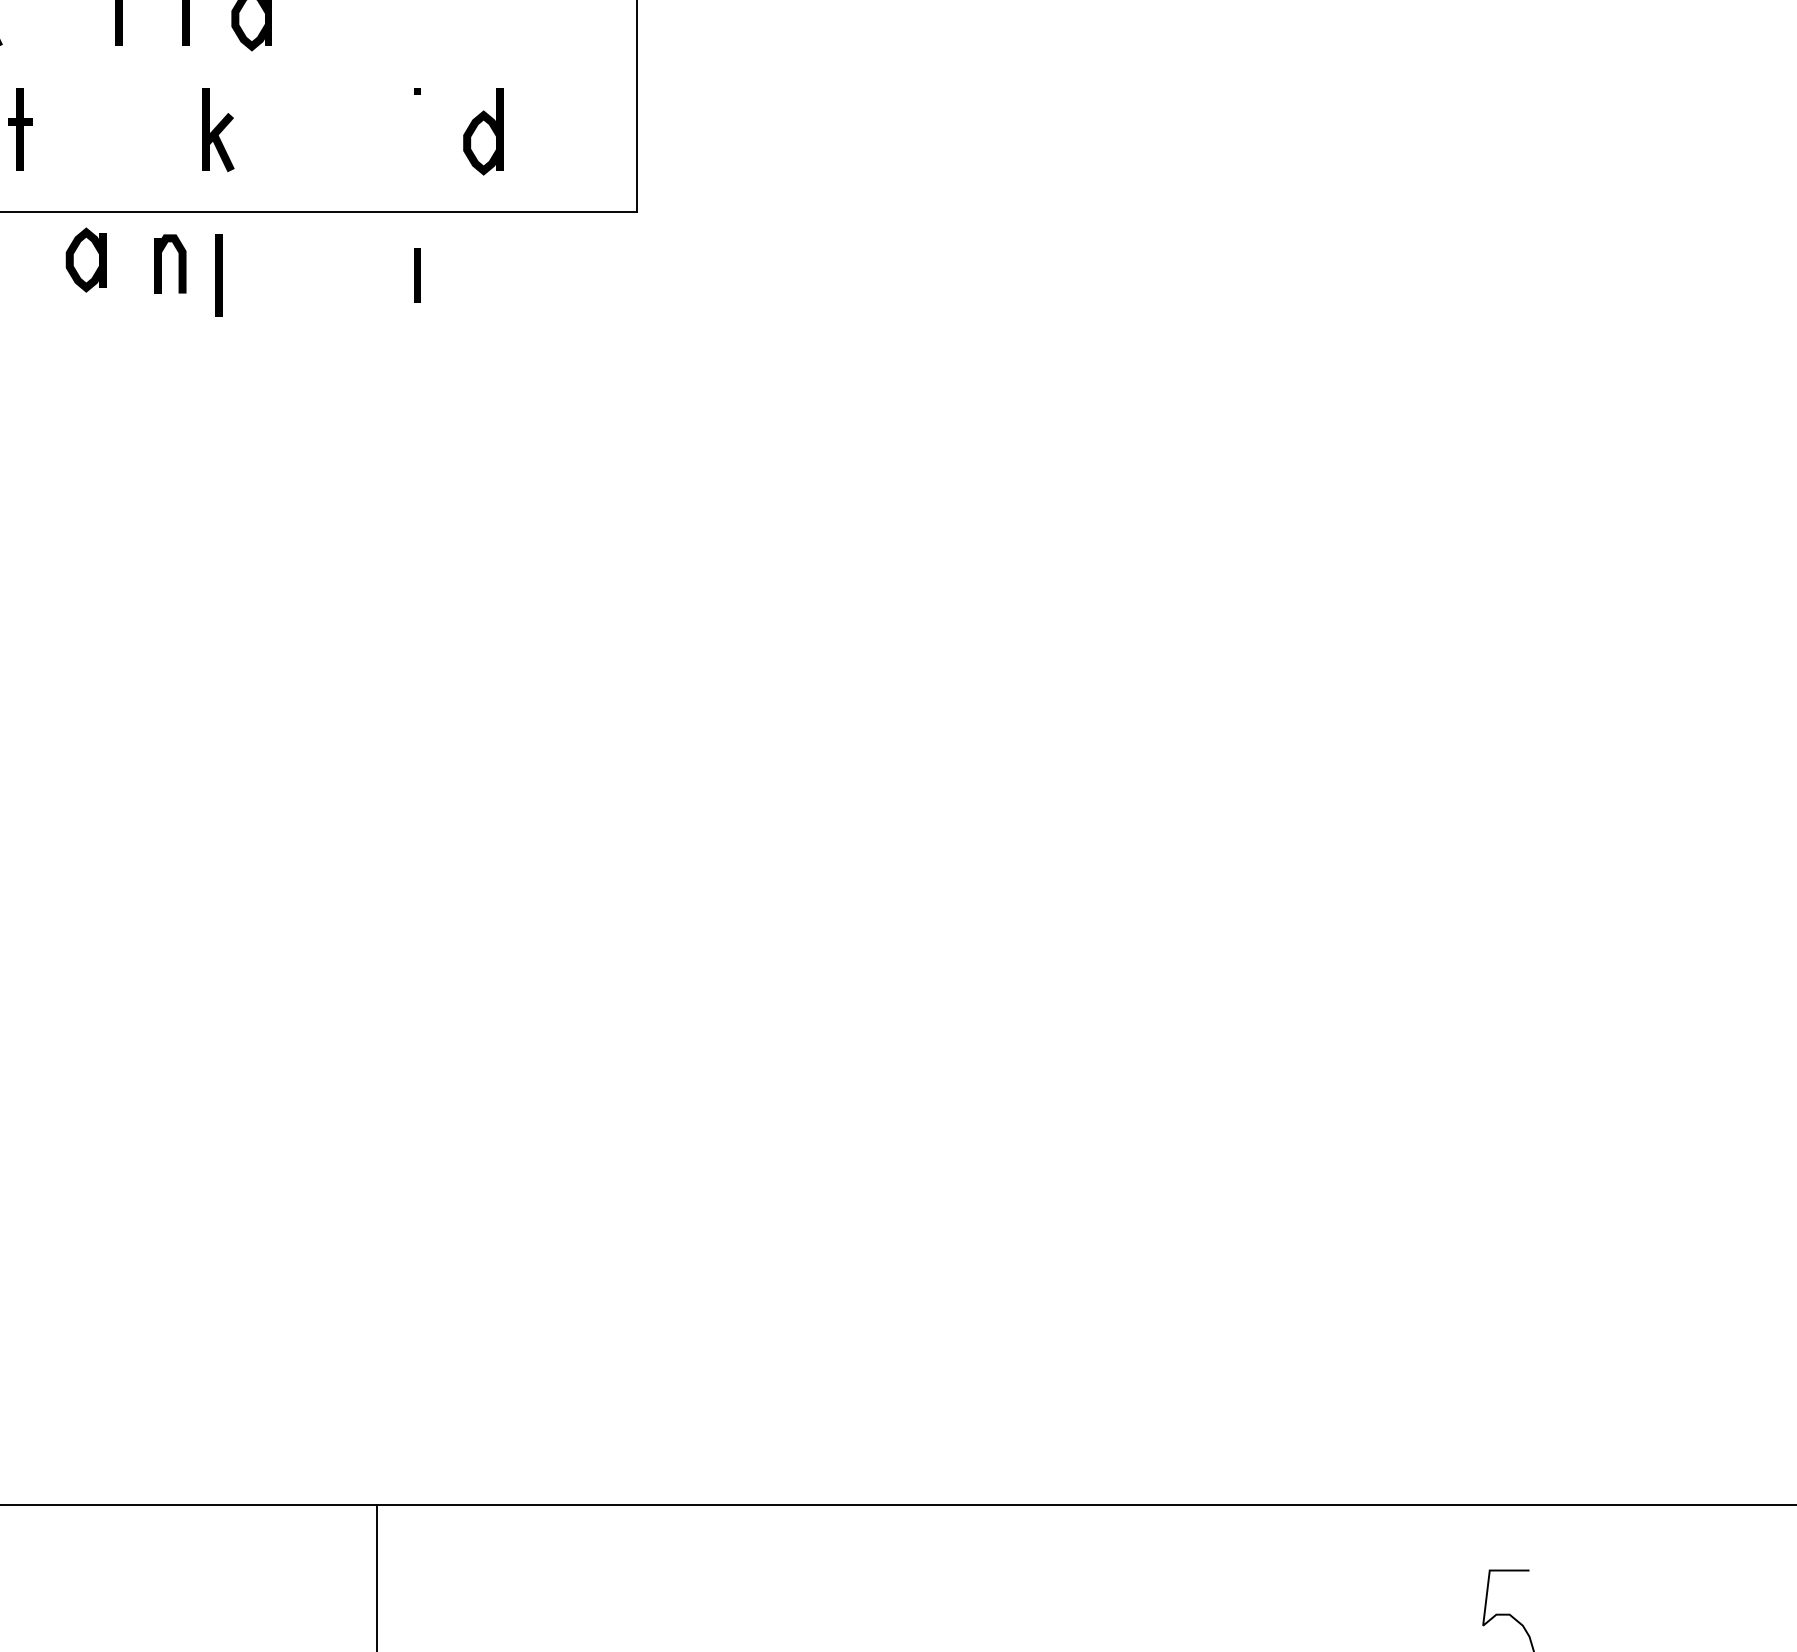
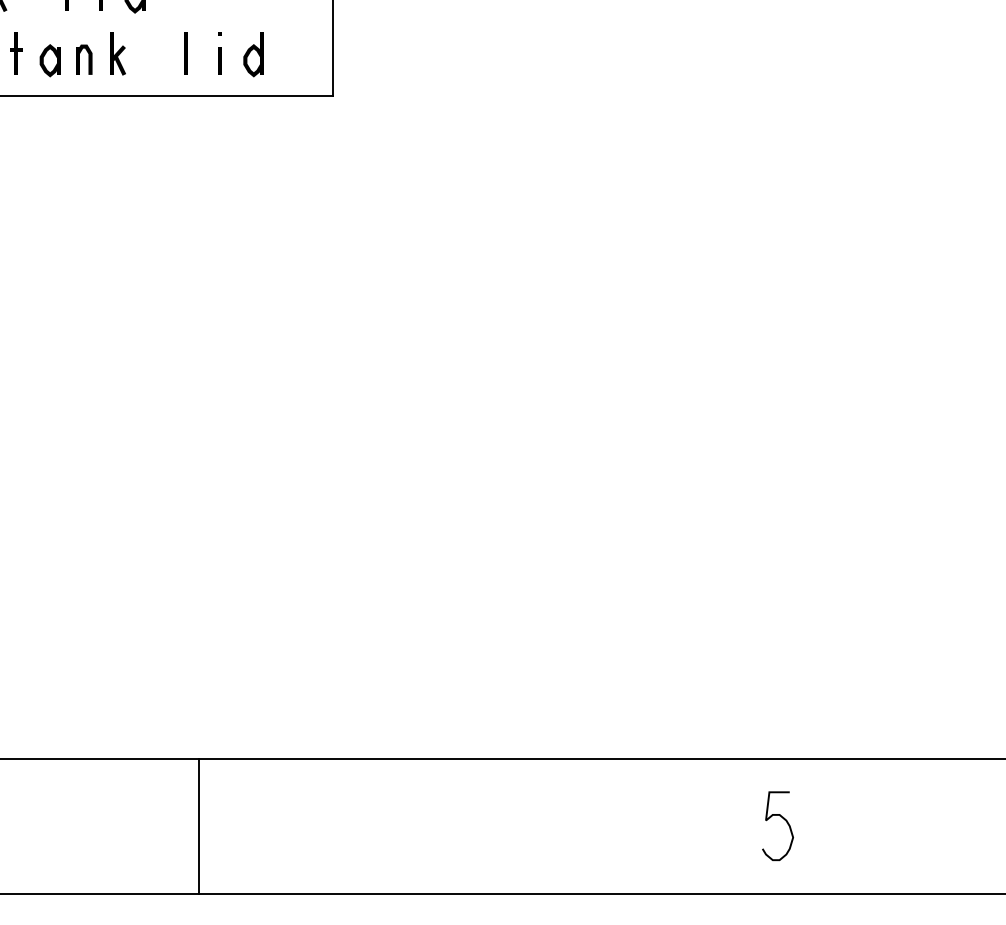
part: (84, 259) -> (49, 60), moved
part: (170, 263) -> (84, 59), moved
line: (217, 275) -> (185, 53), moved
line: (416, 275) -> (219, 60), moved

